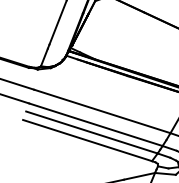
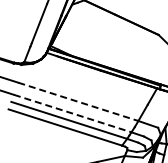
line: (102, 112) -> (78, 102), solid -> dashed
line: (95, 124) -> (72, 113), solid -> dashed

